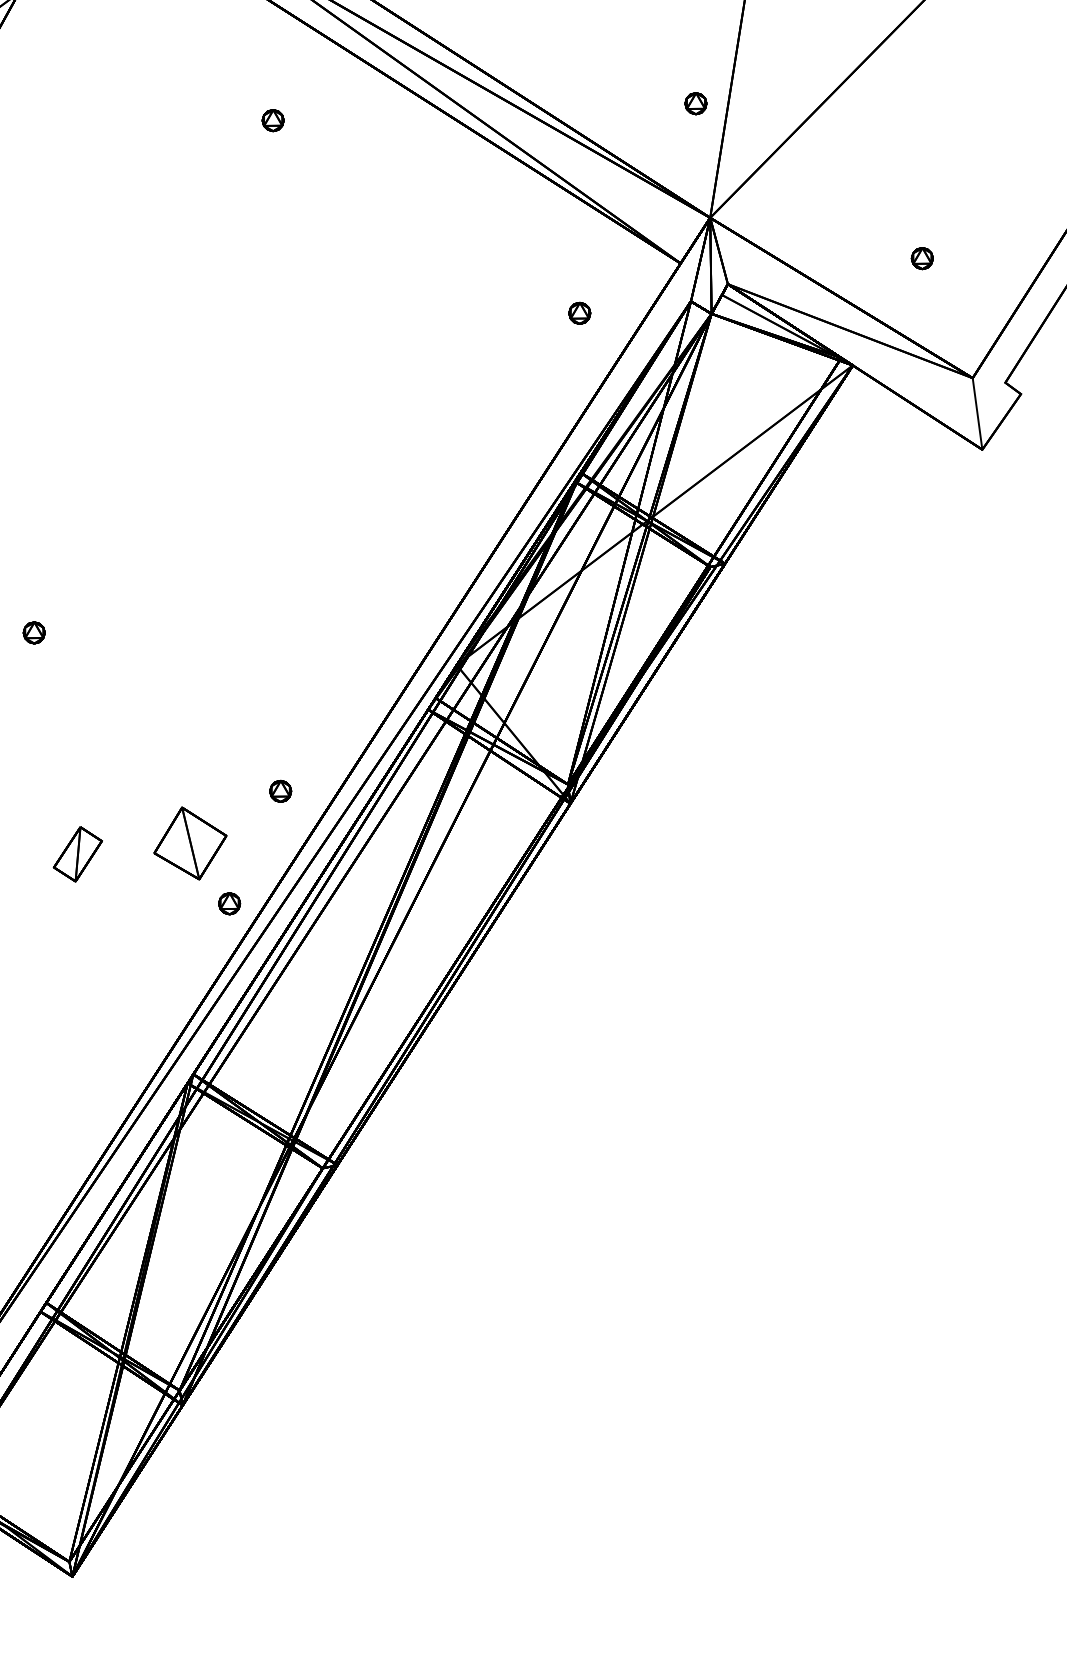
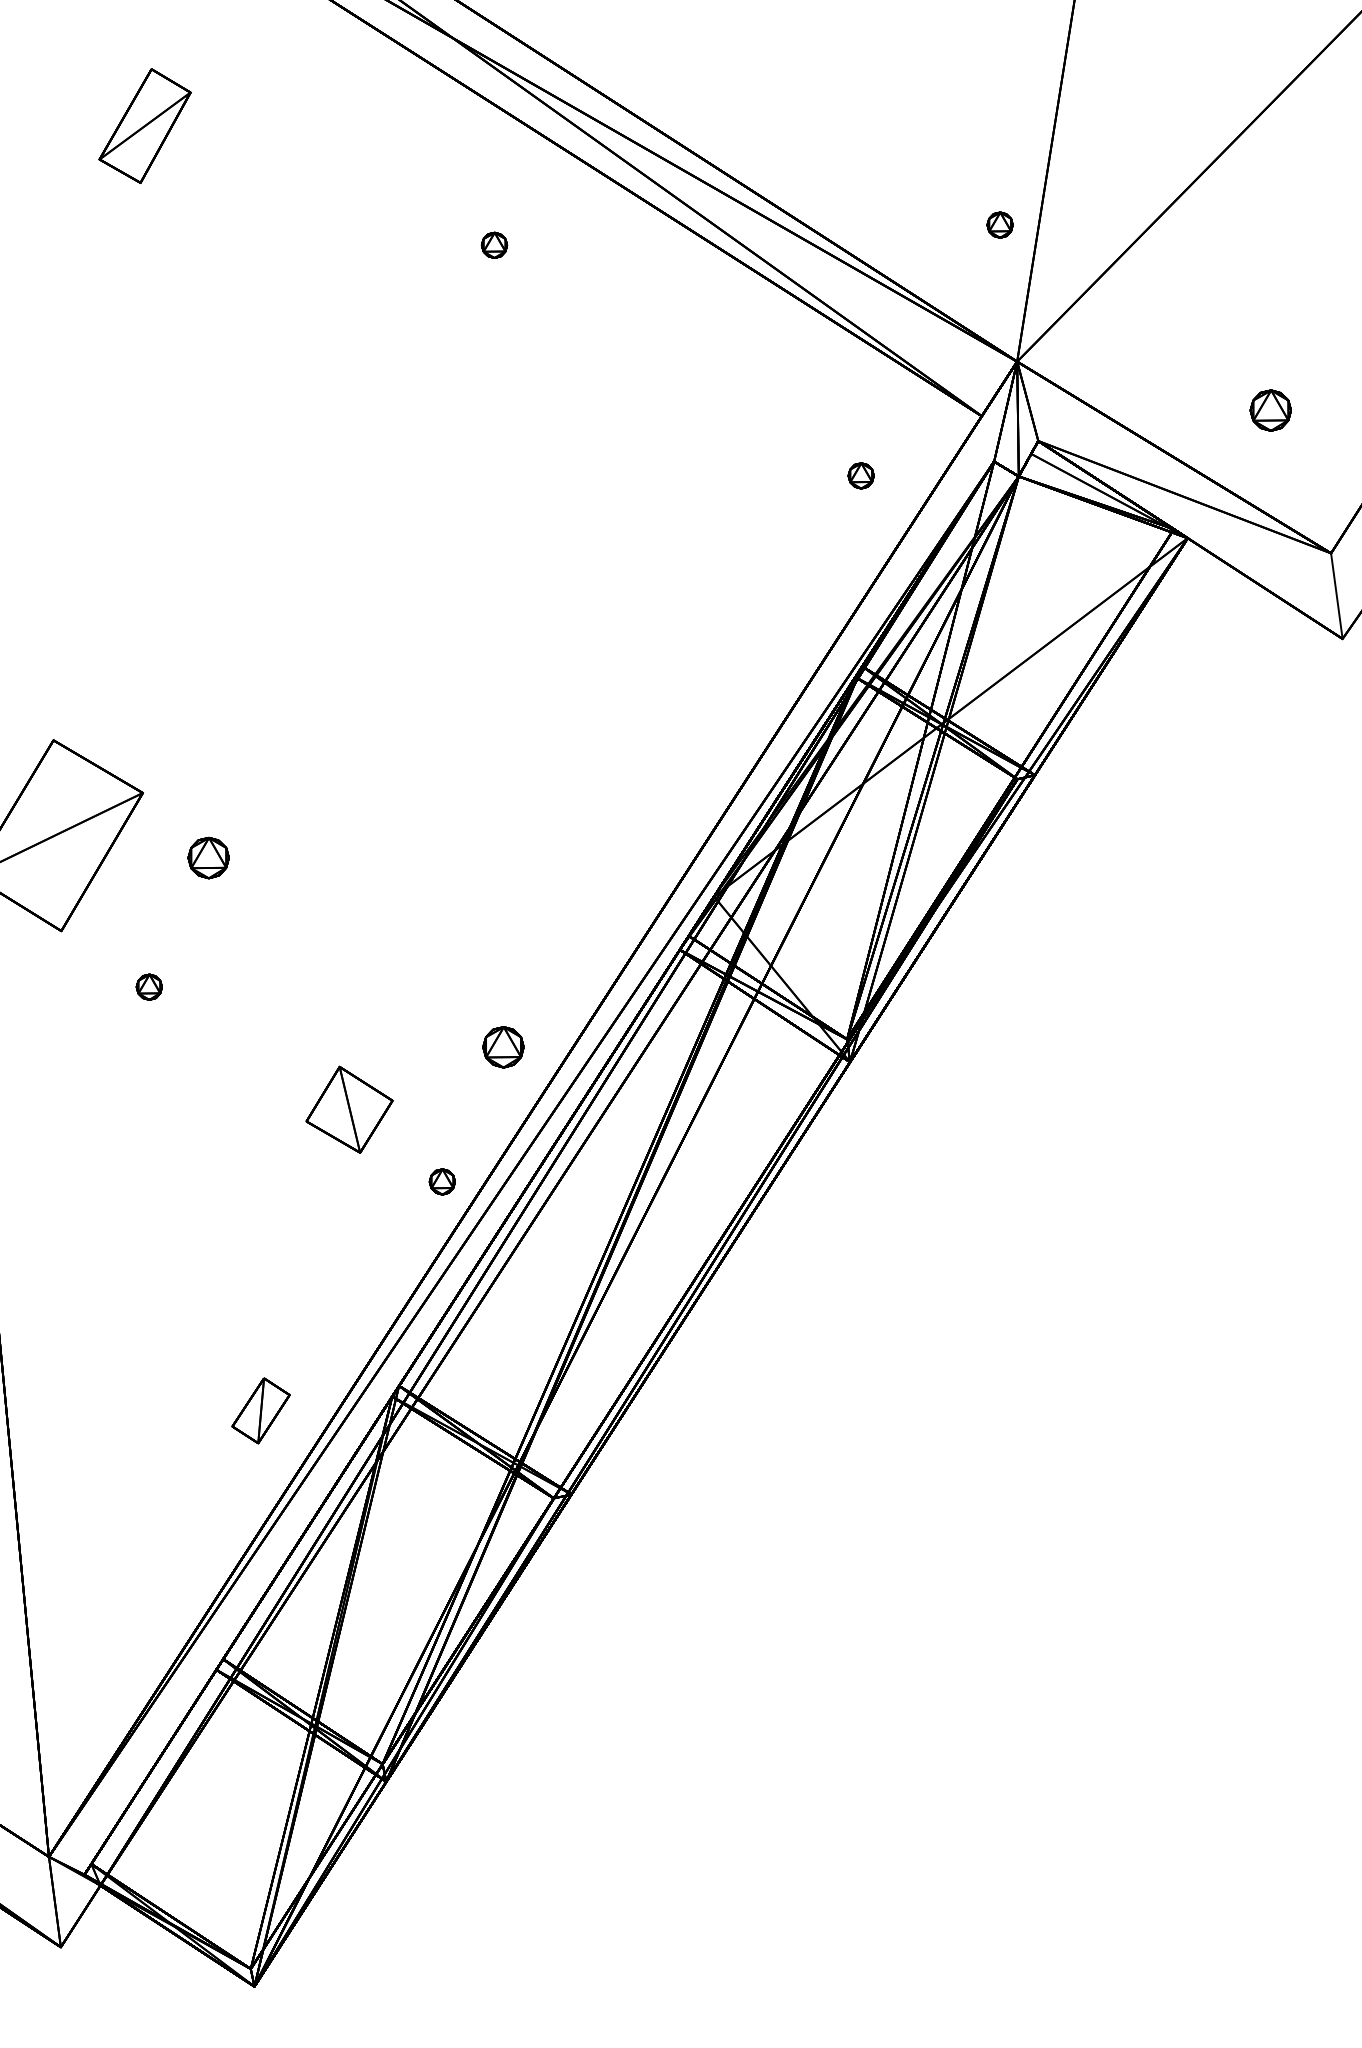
part: (922, 257) -> (1270, 409), size x1.6
part: (34, 632) -> (208, 857), size x1.6
part: (280, 791) -> (503, 1047), size x1.6
part: (190, 843) -> (349, 1109), moved
part: (77, 854) -> (260, 1410), moved

